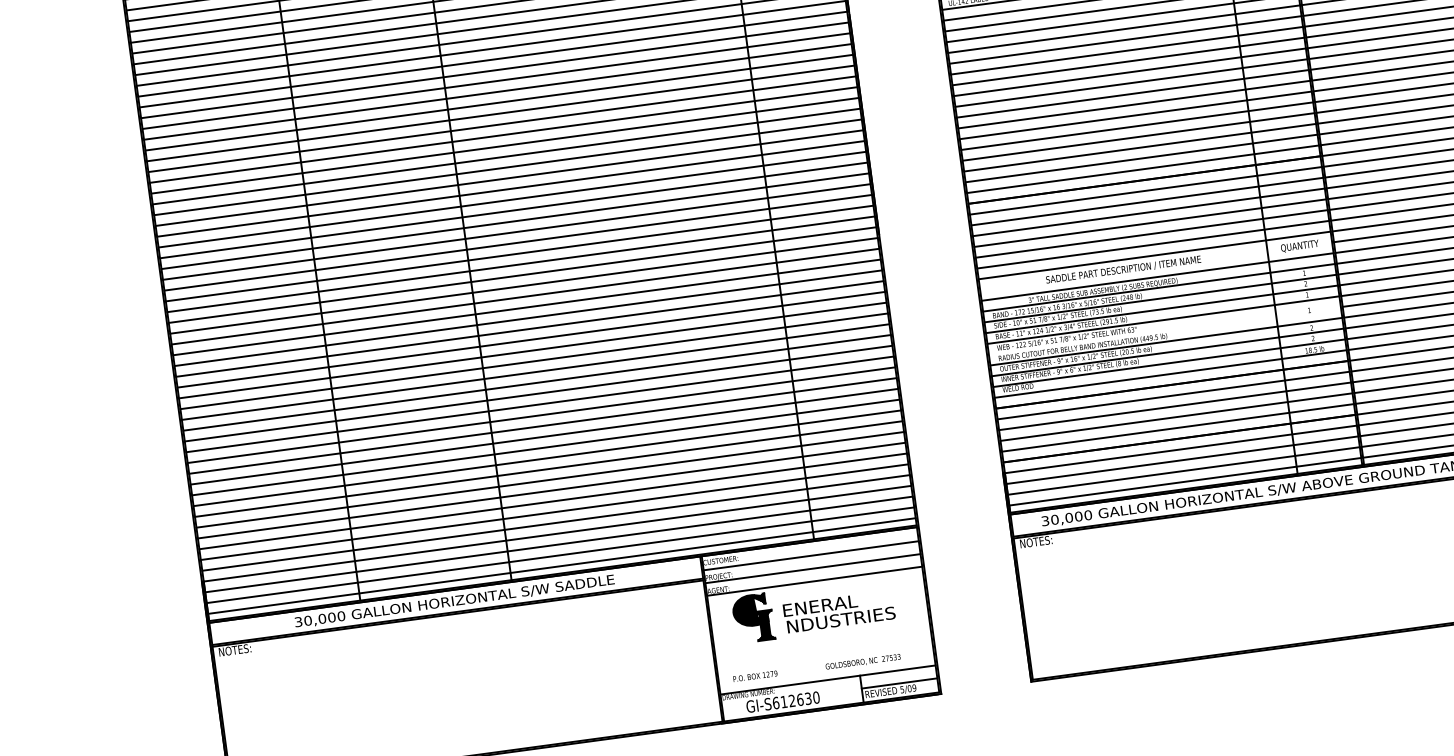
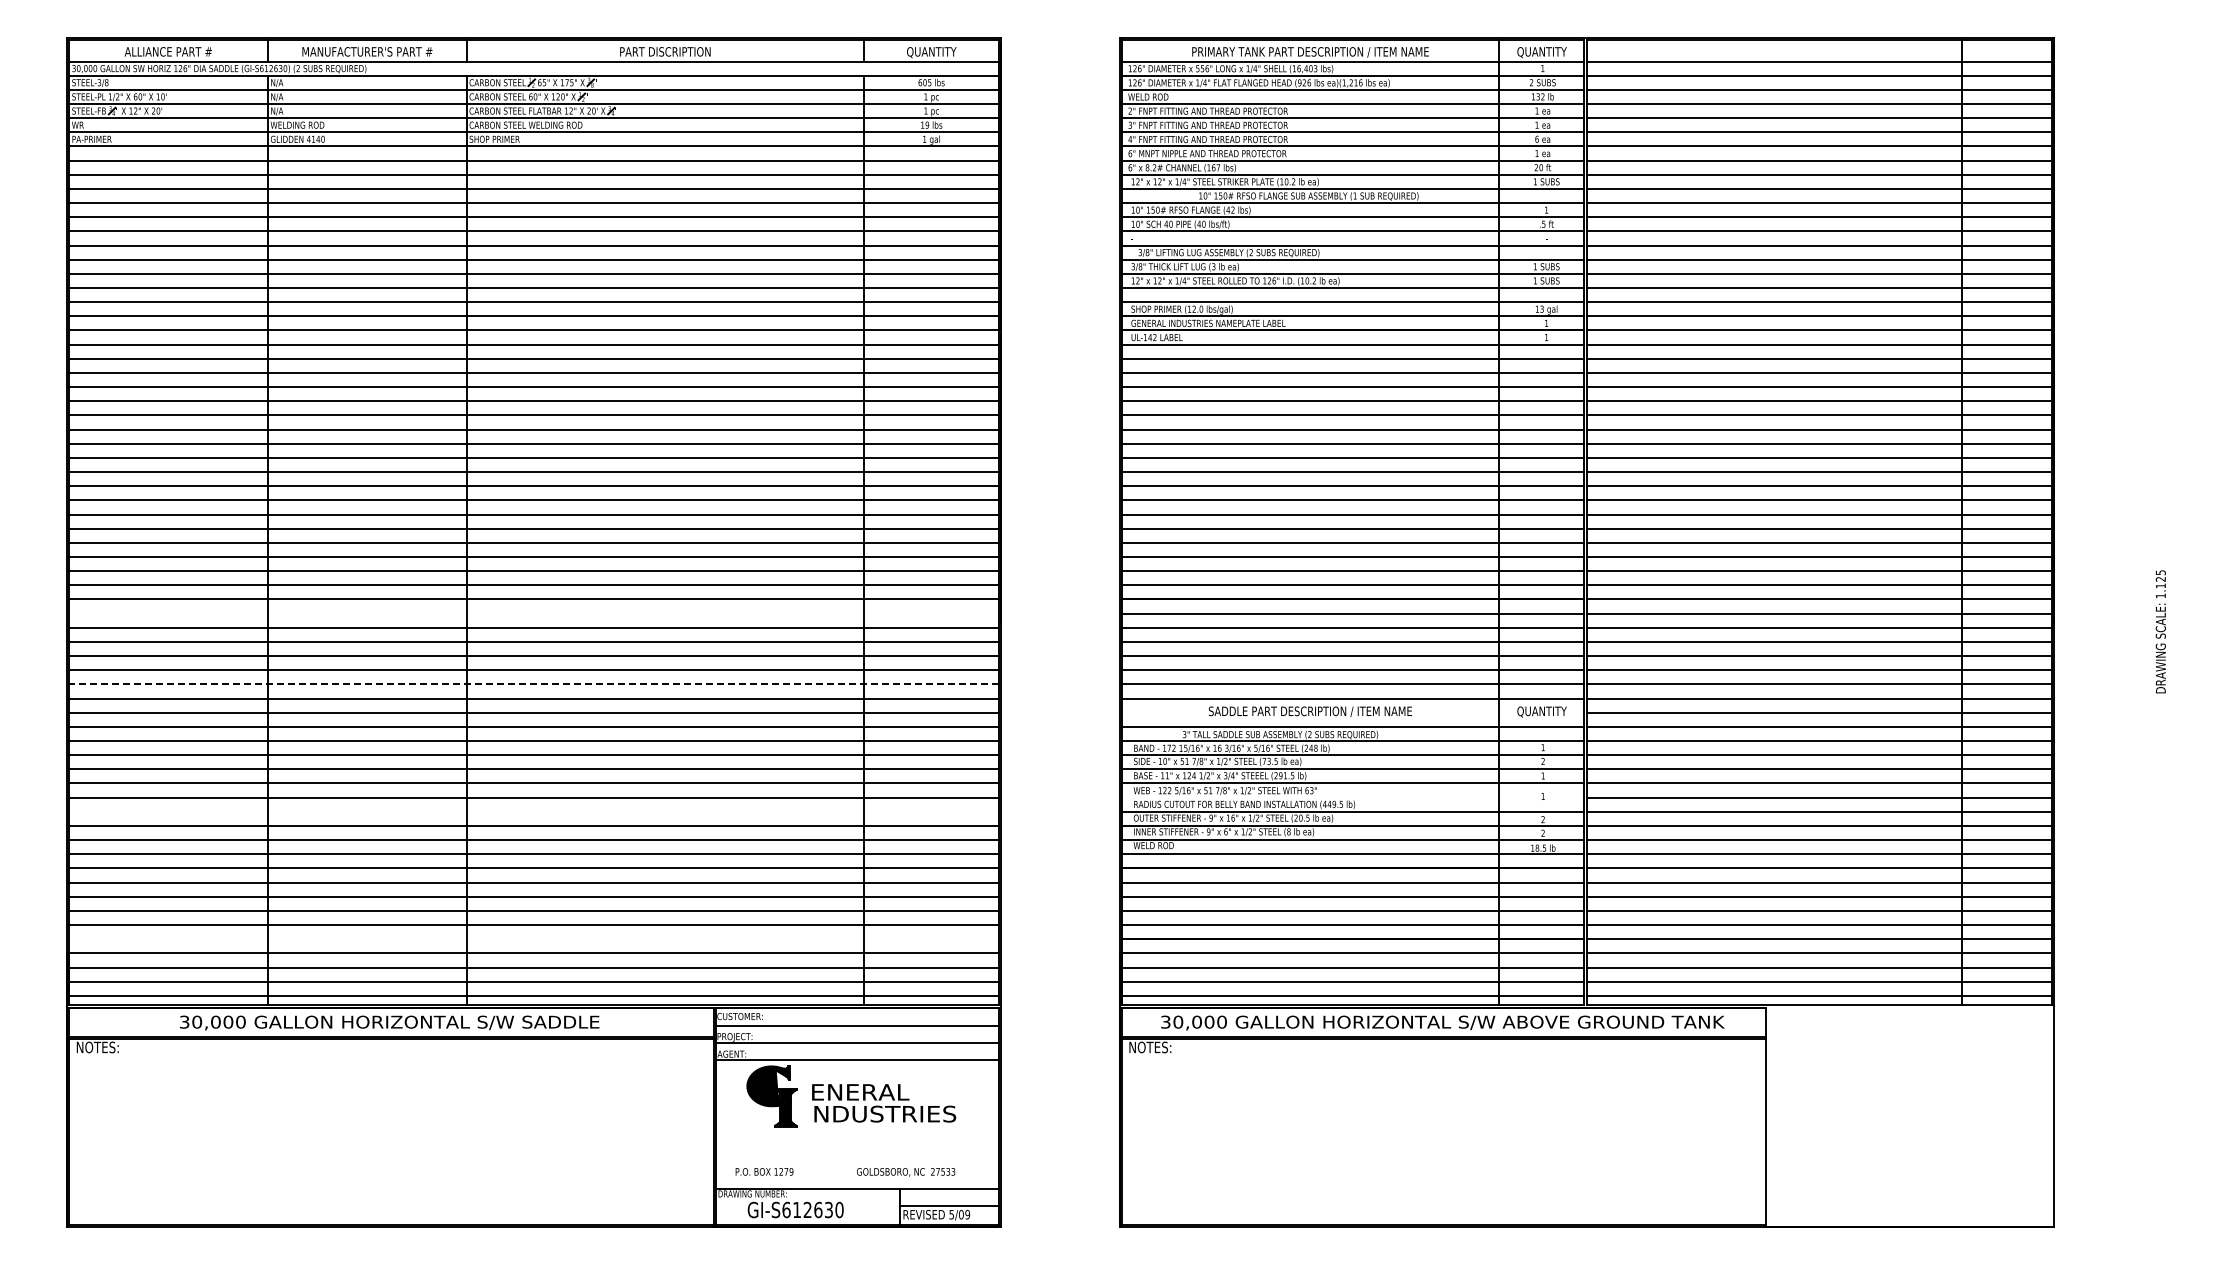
line: (522, 275) -> (533, 613), removed
line: (530, 329) -> (534, 684), solid -> dashed
line: (542, 425) -> (533, 811), removed
line: (555, 523) -> (533, 939), removed

